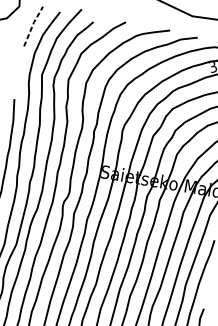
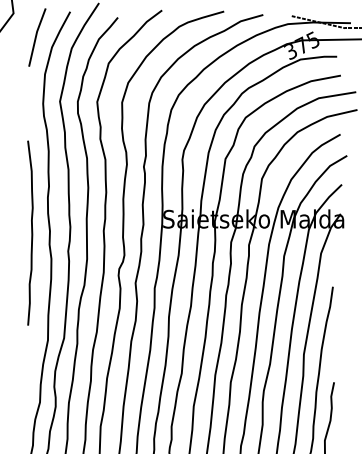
line: (33, 25) -> (36, 36), dashed -> solid

